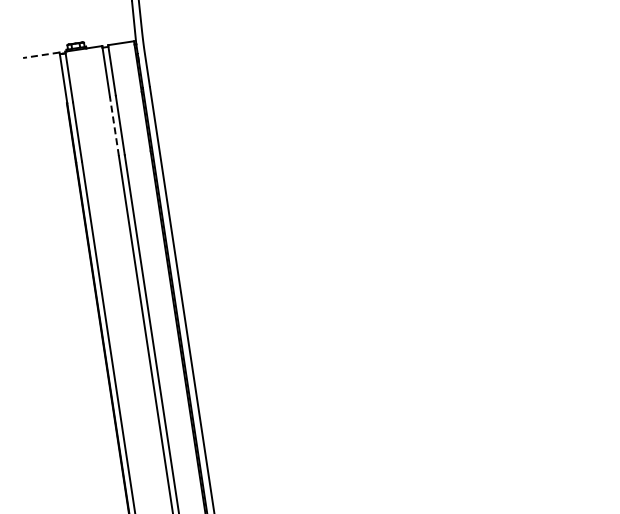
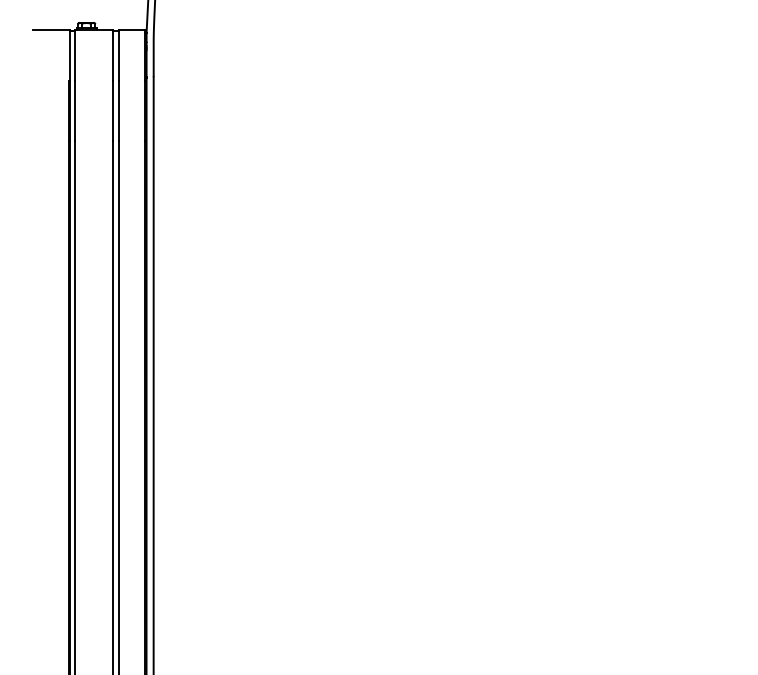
line: (40, 55) -> (50, 29), dashed -> solid
line: (114, 126) -> (112, 110), dashed -> solid

